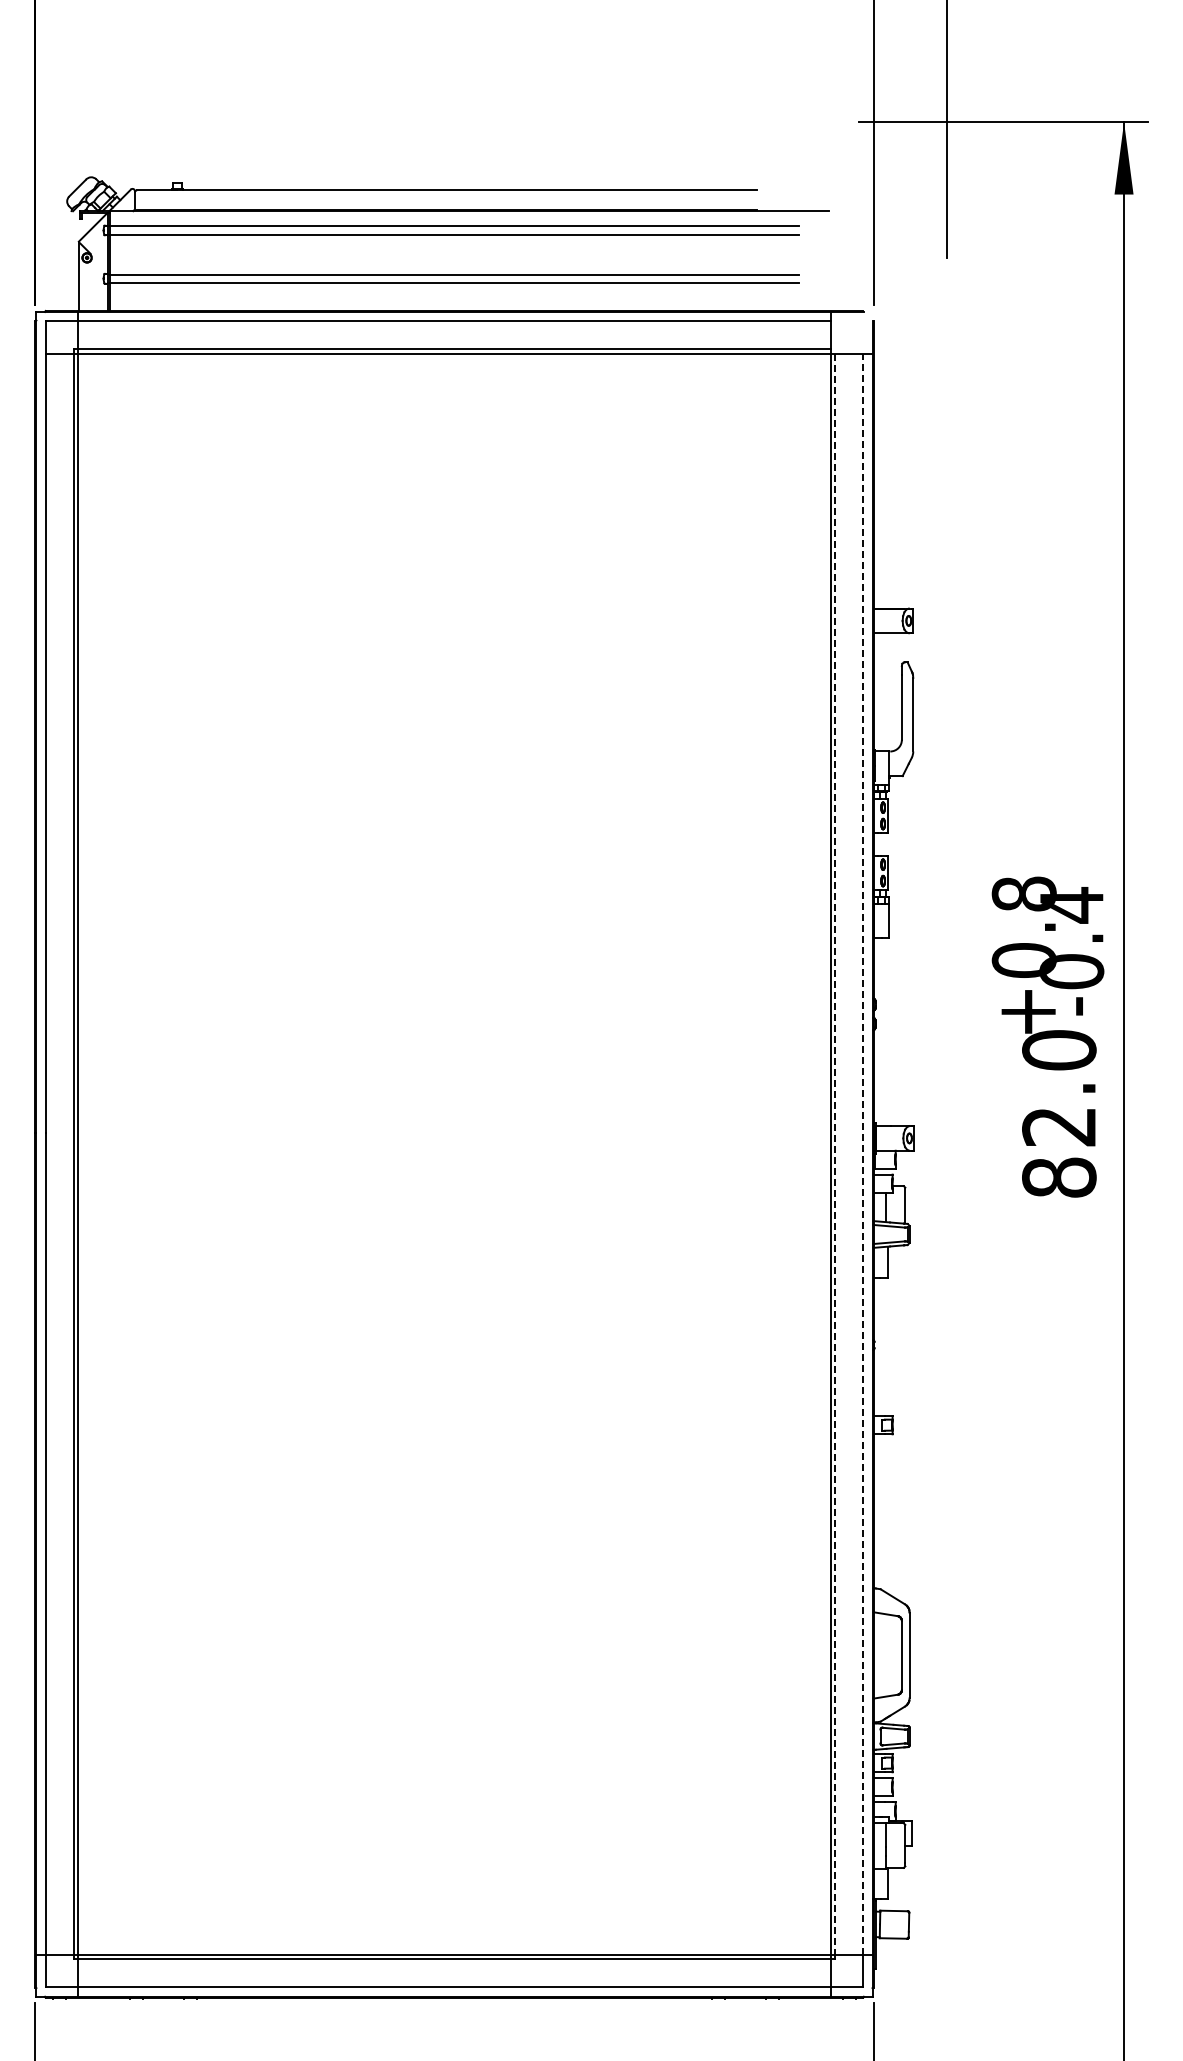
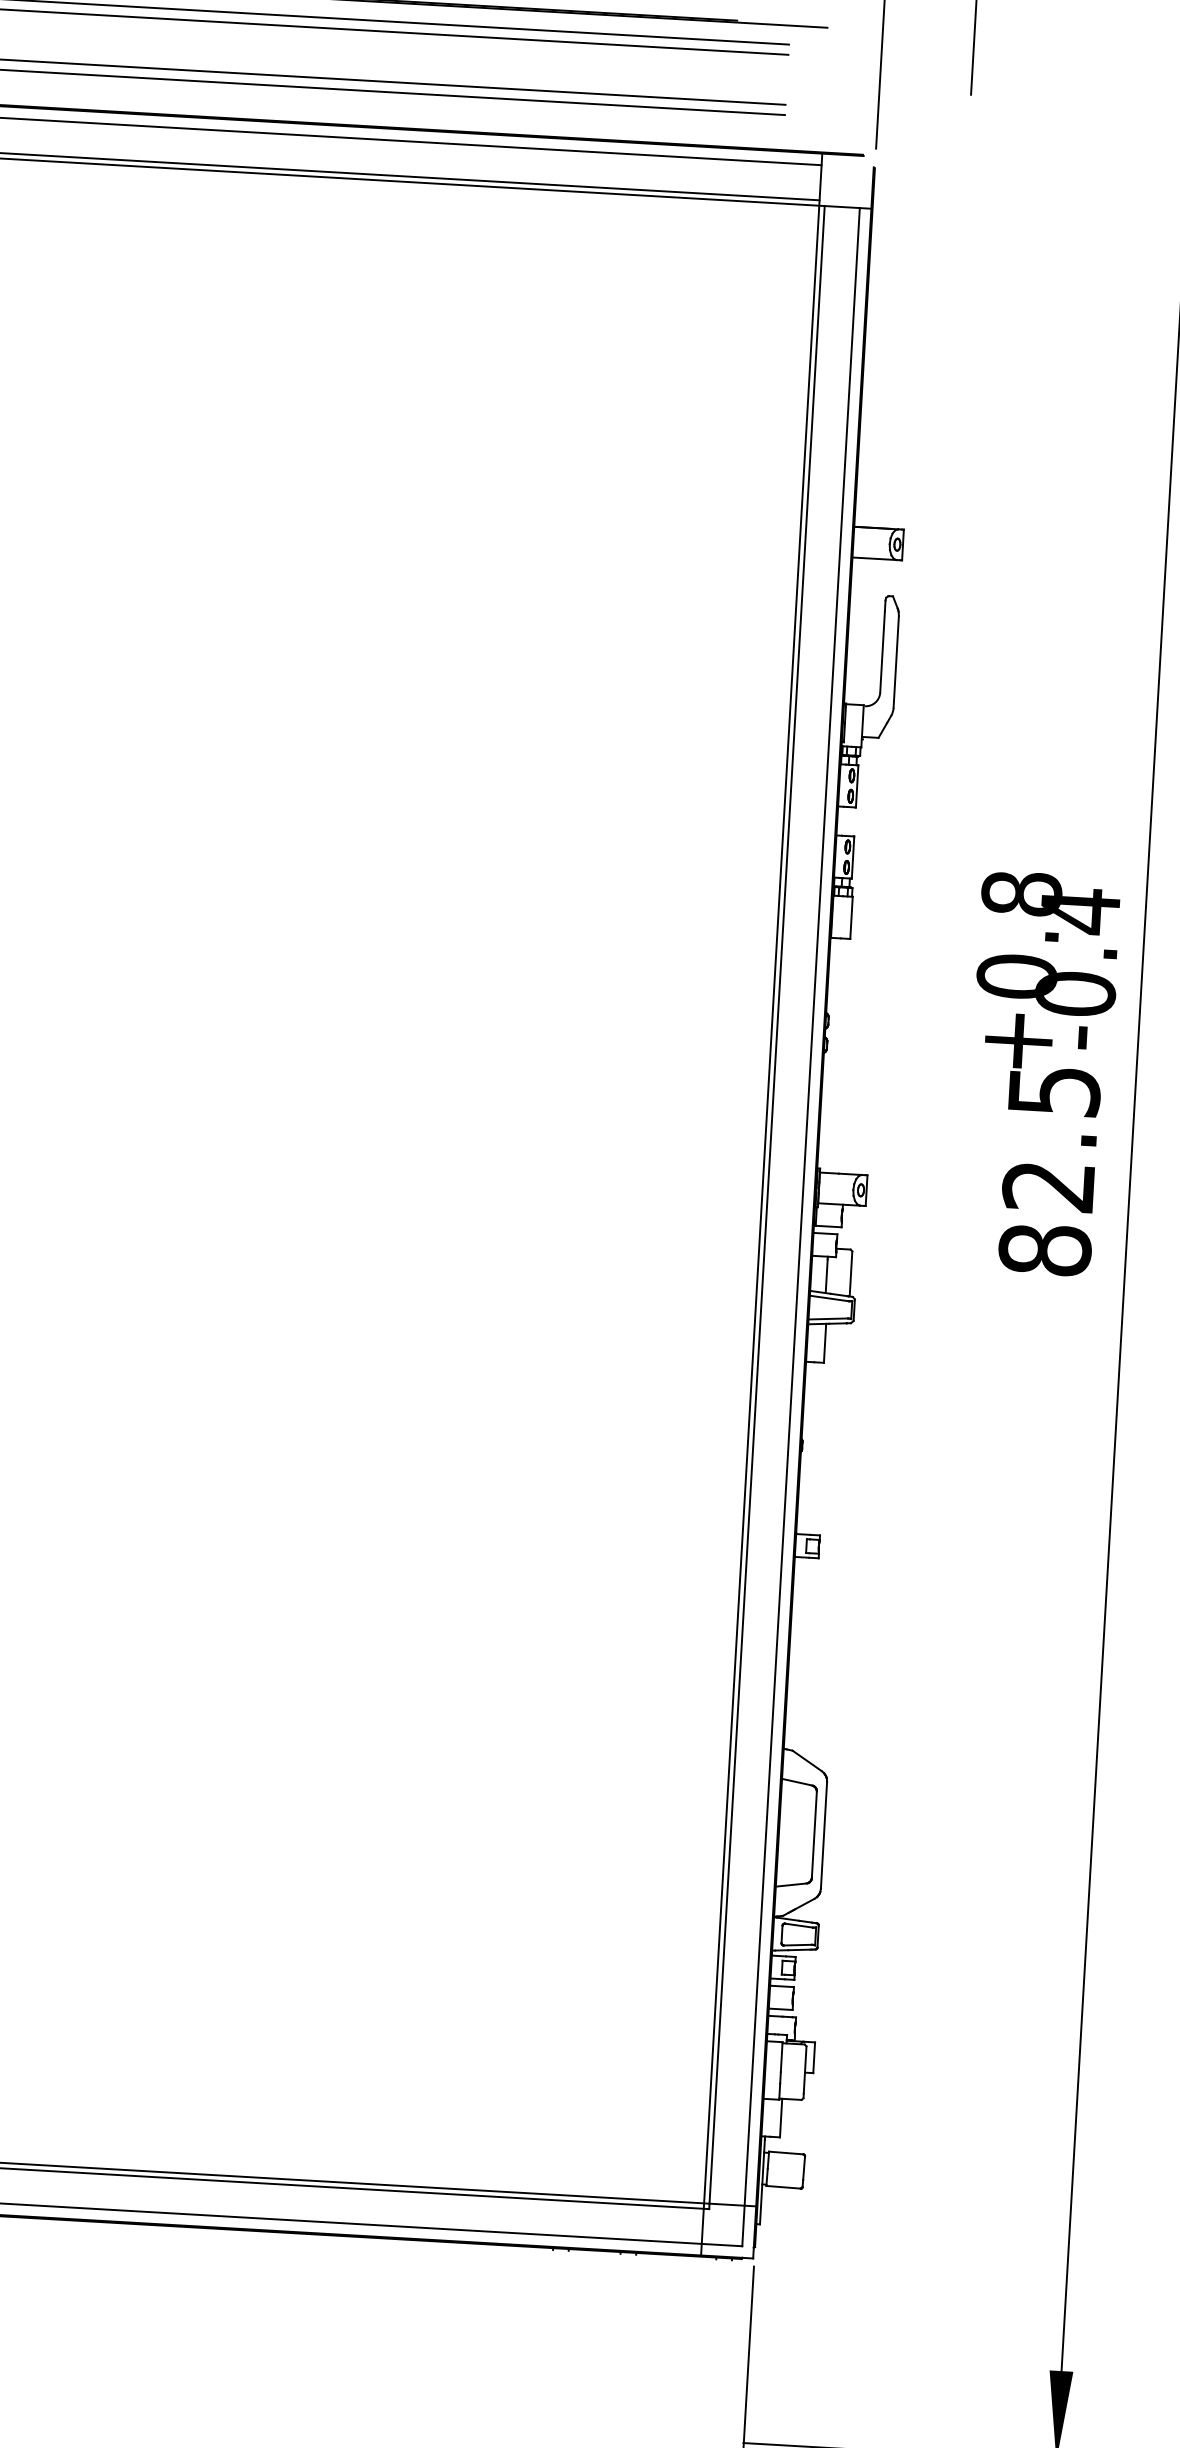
text: (1059, 1050) -> (1054, 1091), 82.0 -> 82.5
line: (835, 1154) -> (767, 1205), dashed -> solid
line: (863, 1154) -> (802, 1207), dashed -> solid

